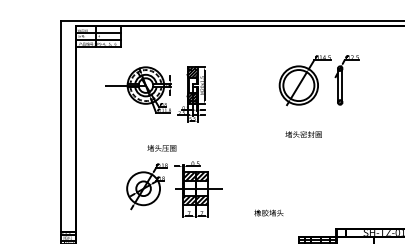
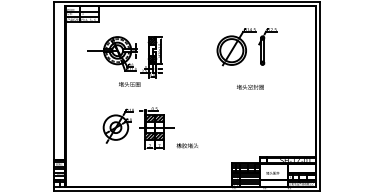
text: (303, 133) -> (250, 86), moved
text: (161, 148) -> (129, 84), moved
text: (267, 212) -> (186, 145), moved

